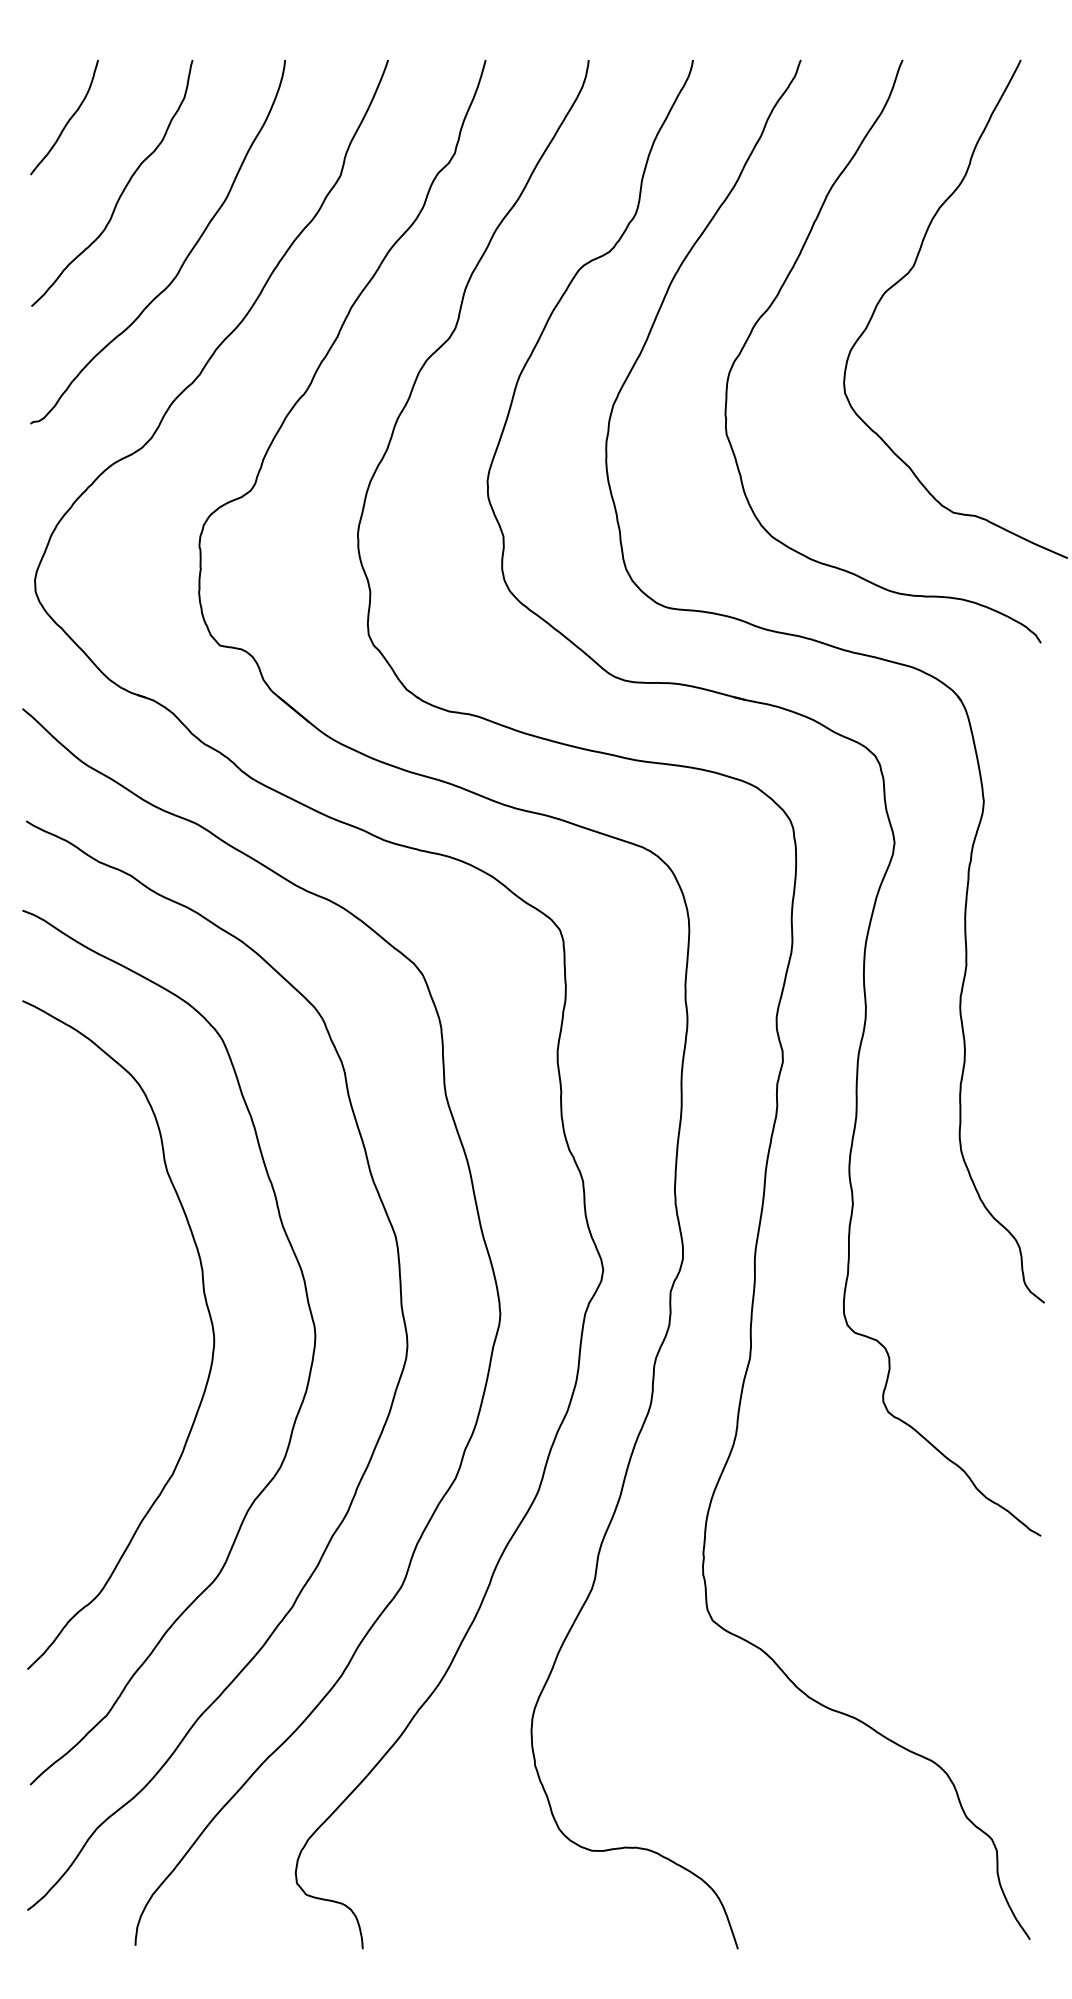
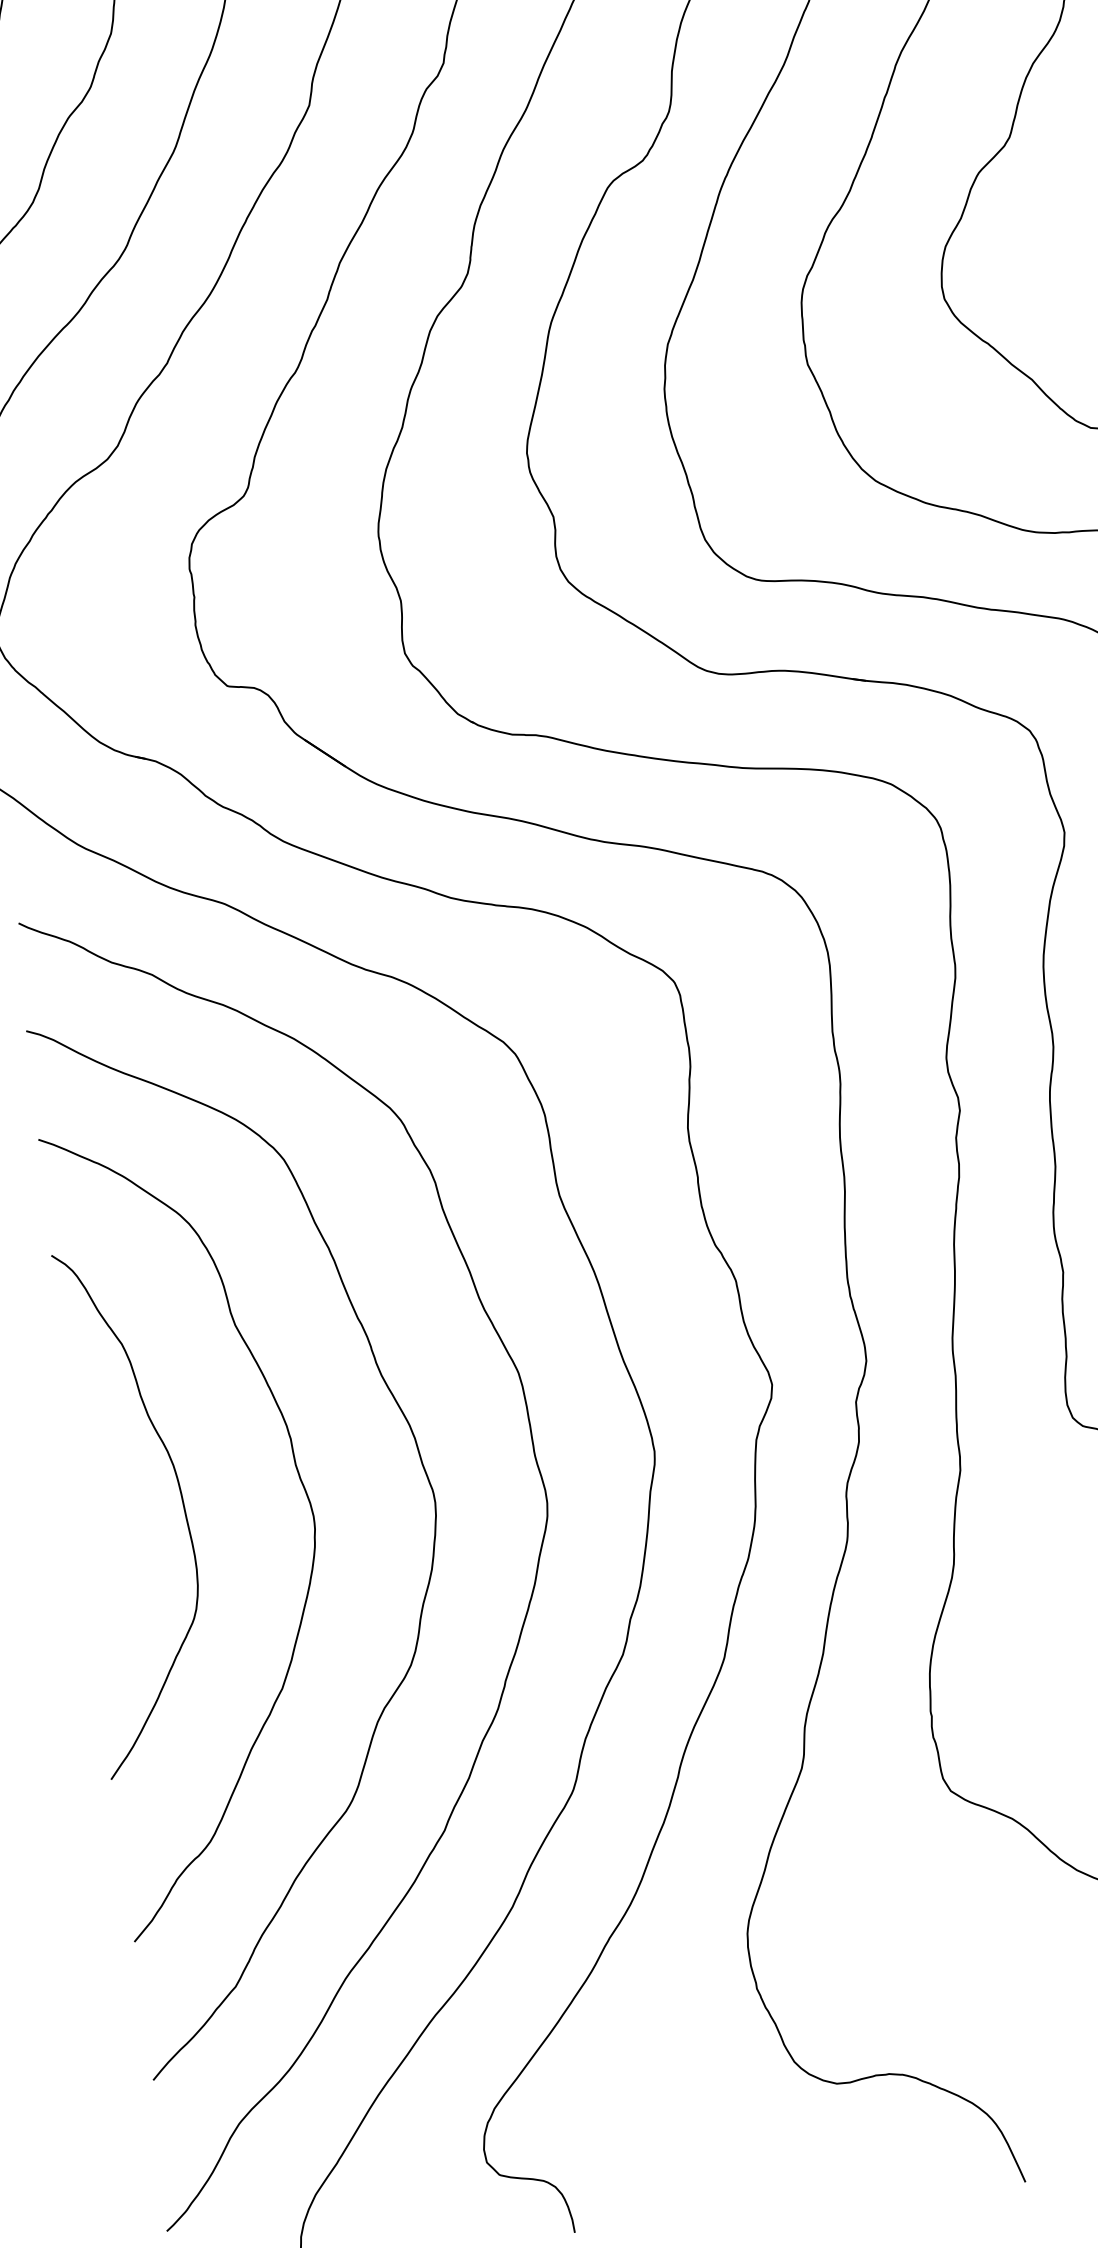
curve: (106, 1309) -> (180, 1499), added

